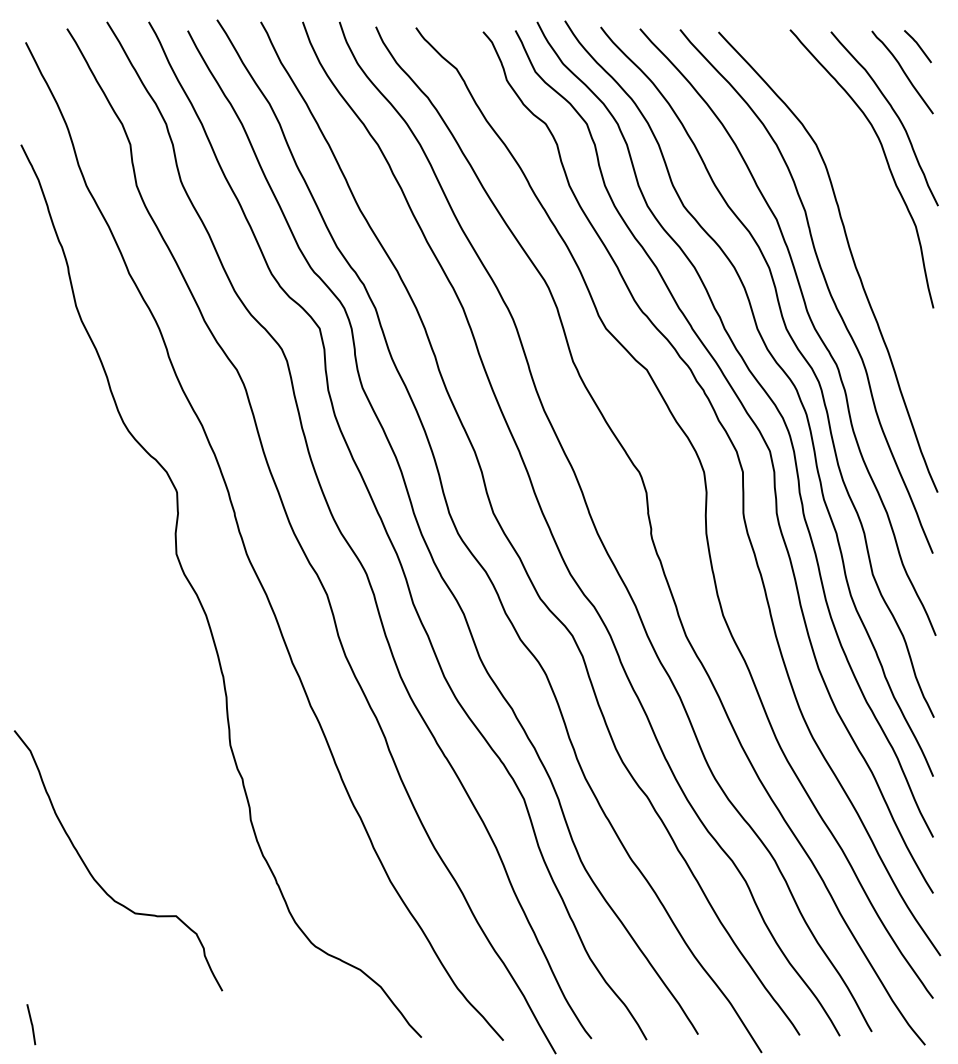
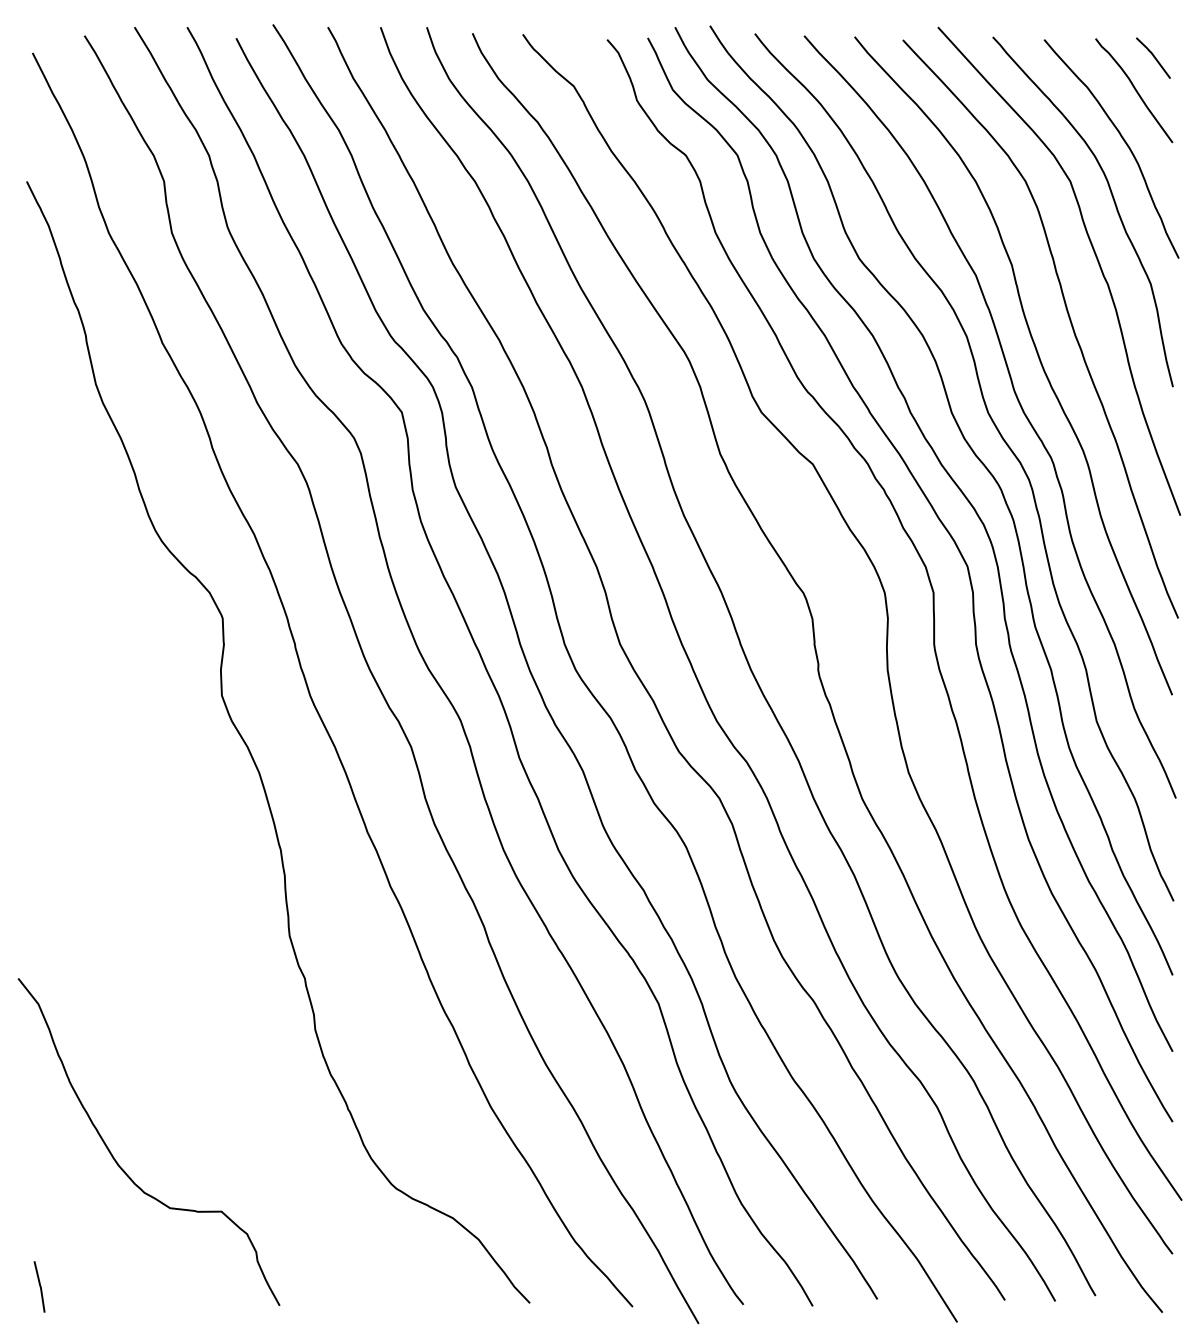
curve: (871, 205) -> (1095, 257), added
curve: (93, 876) -> (117, 1161), moved

